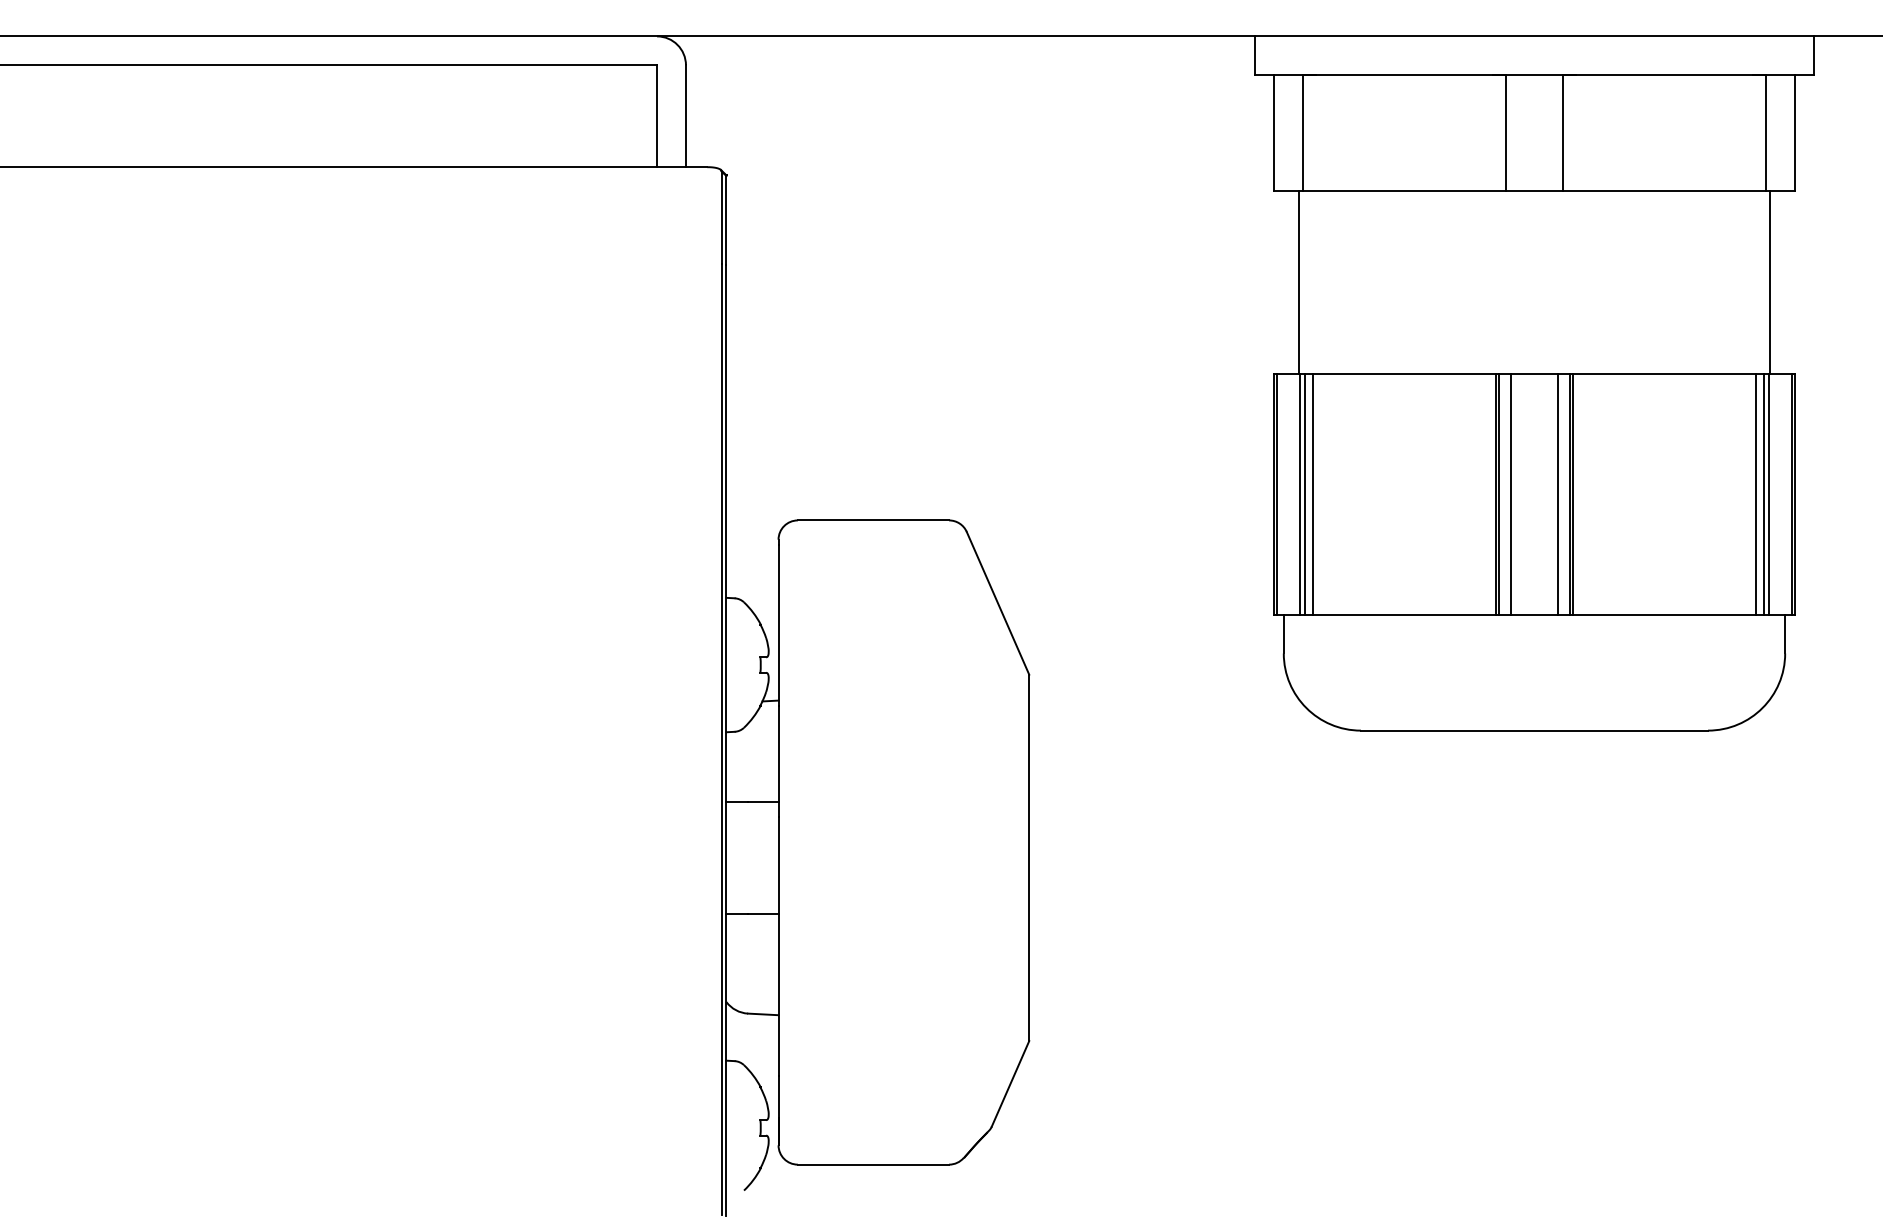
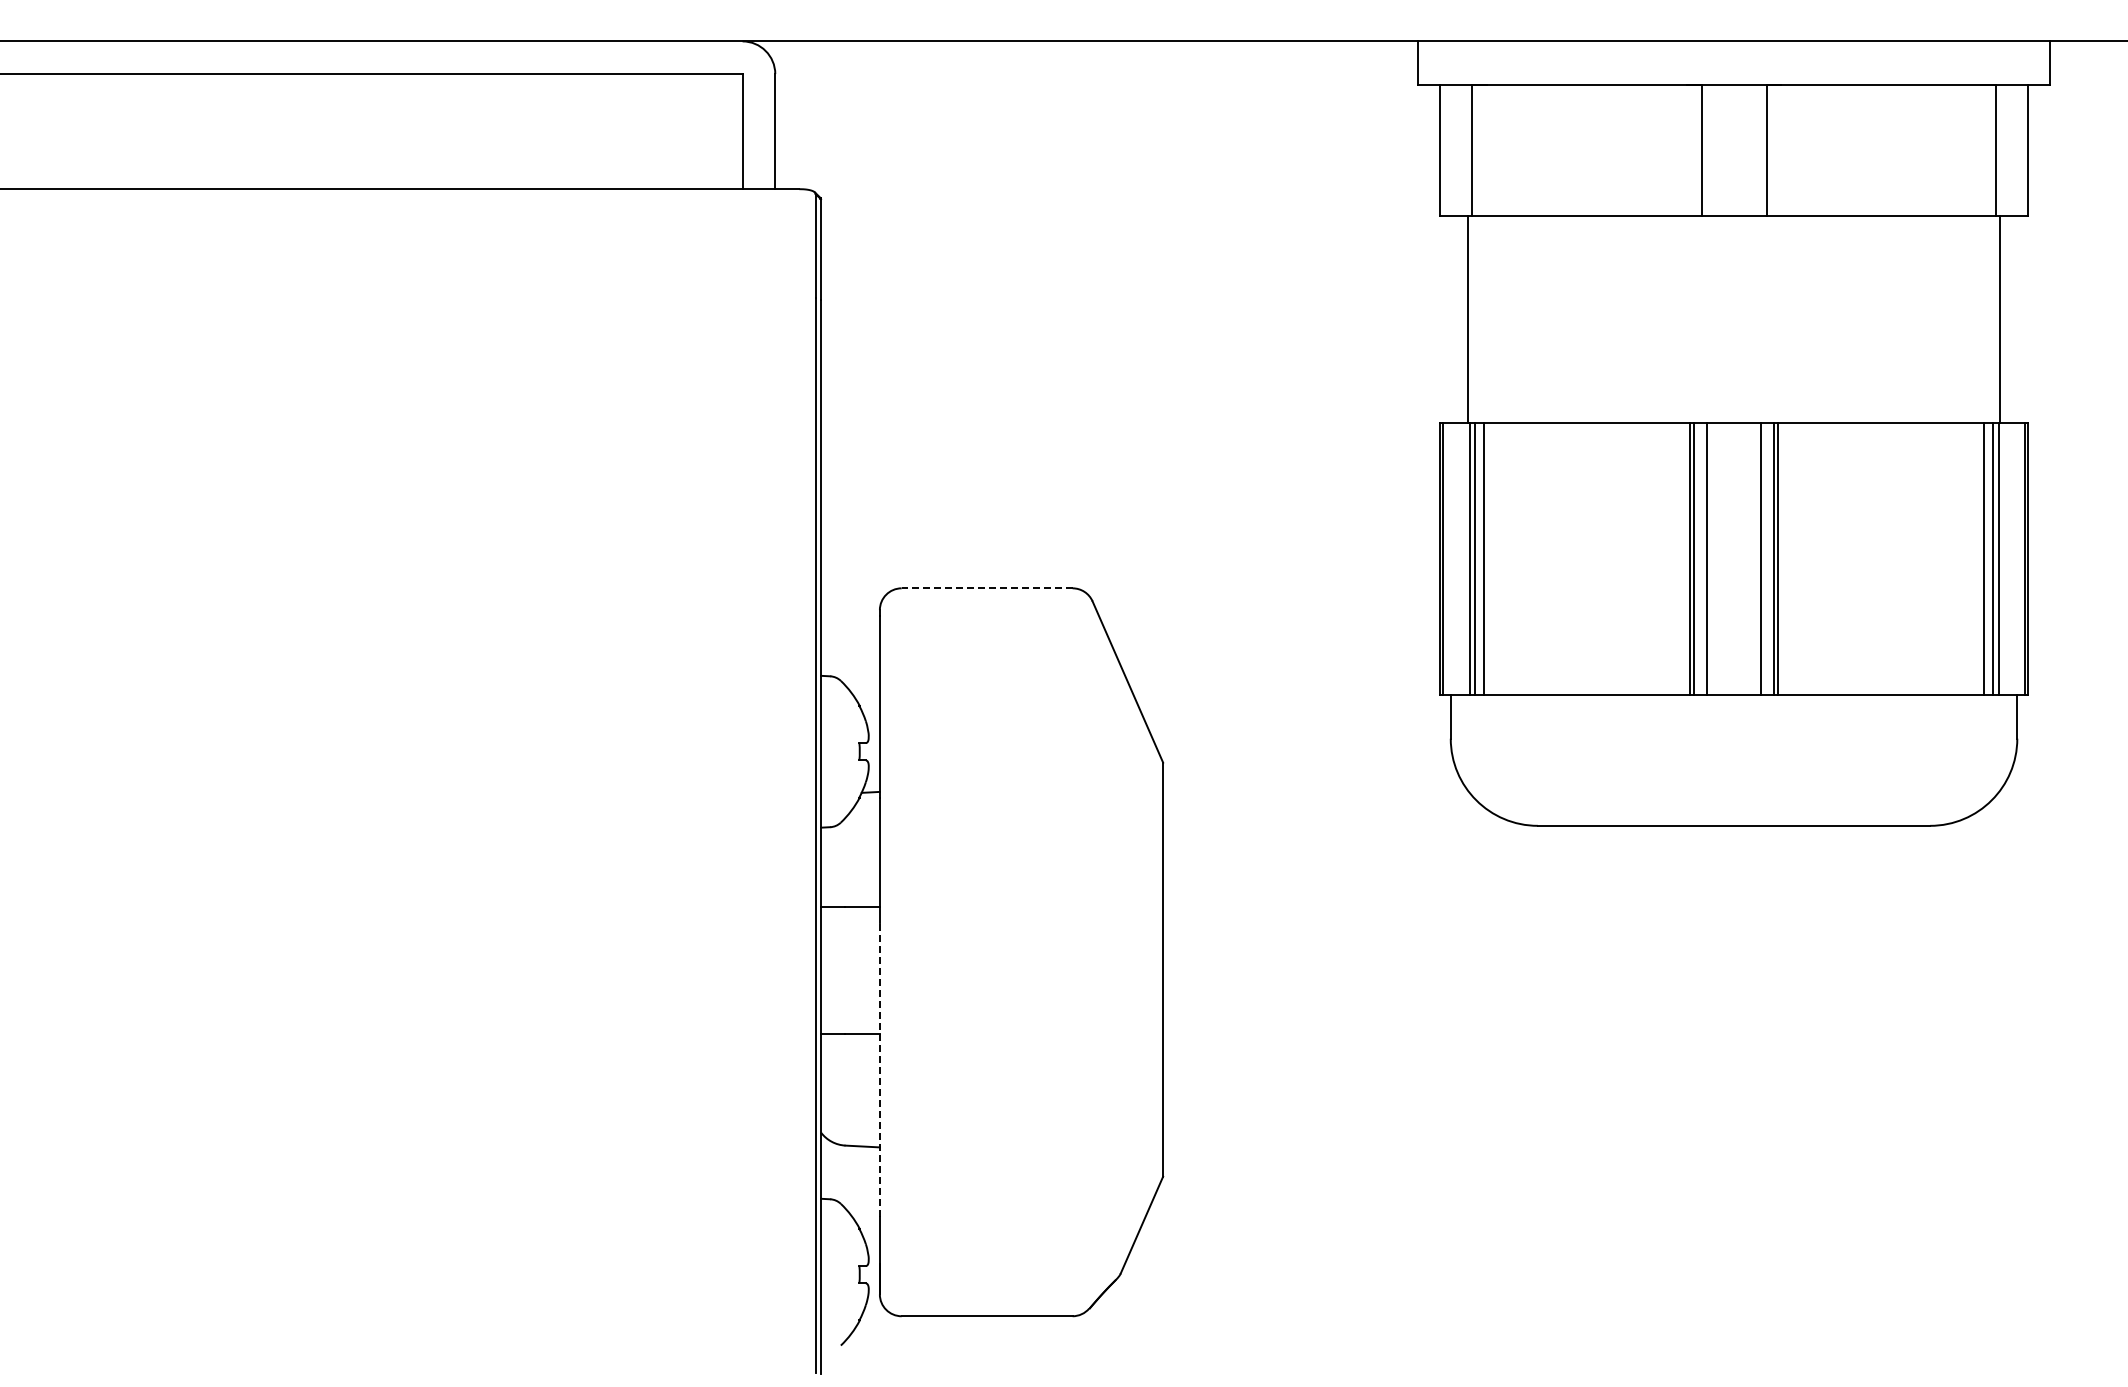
line: (872, 520) -> (986, 588), solid -> dashed
line: (778, 947) -> (879, 1070), solid -> dashed

